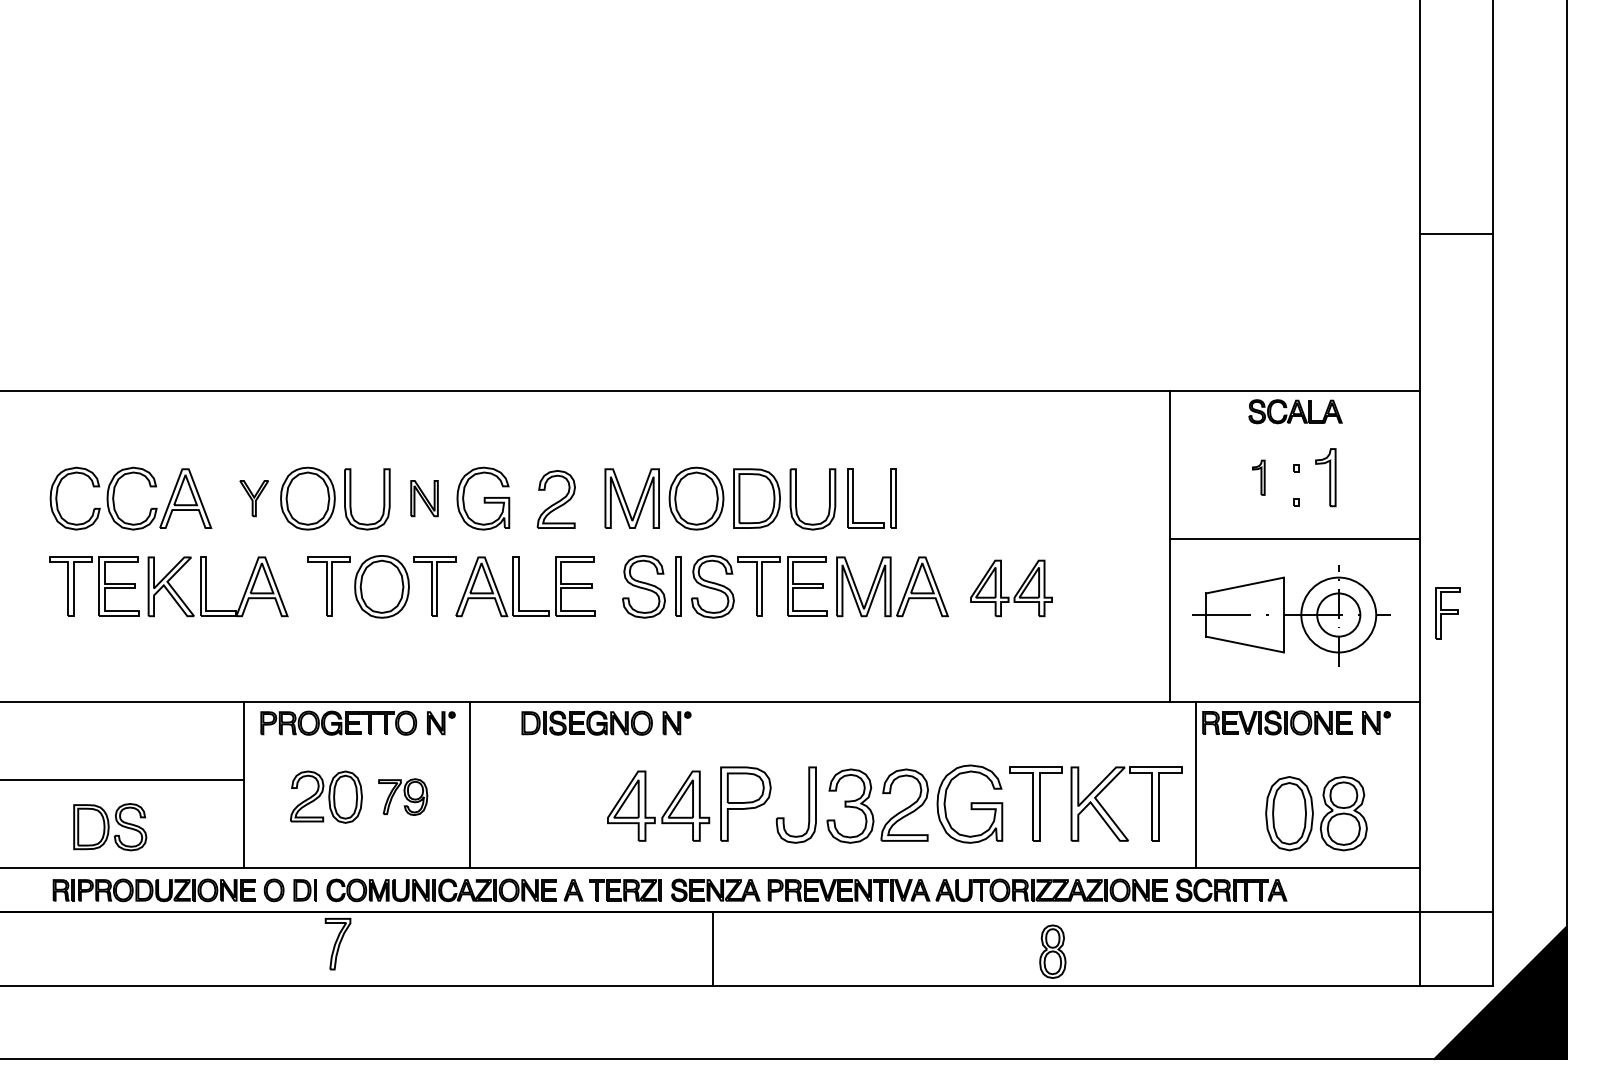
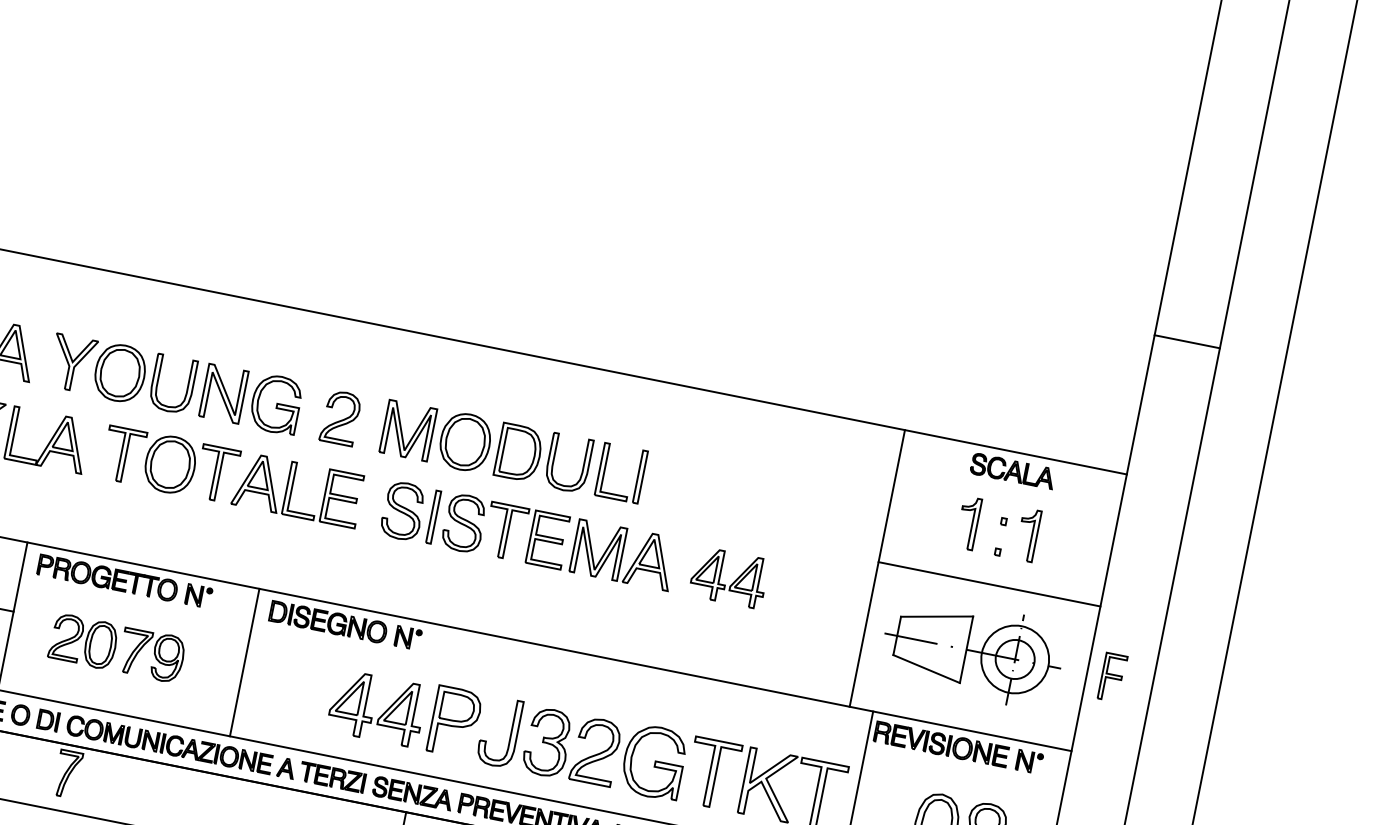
part: (1258, 477) -> (968, 523), size x1.67
part: (254, 498) -> (72, 363), size x1.67
part: (424, 498) -> (223, 393), size x1.67
line: (470, 785) -> (244, 663), moved
part: (402, 796) -> (151, 654), size x1.43

